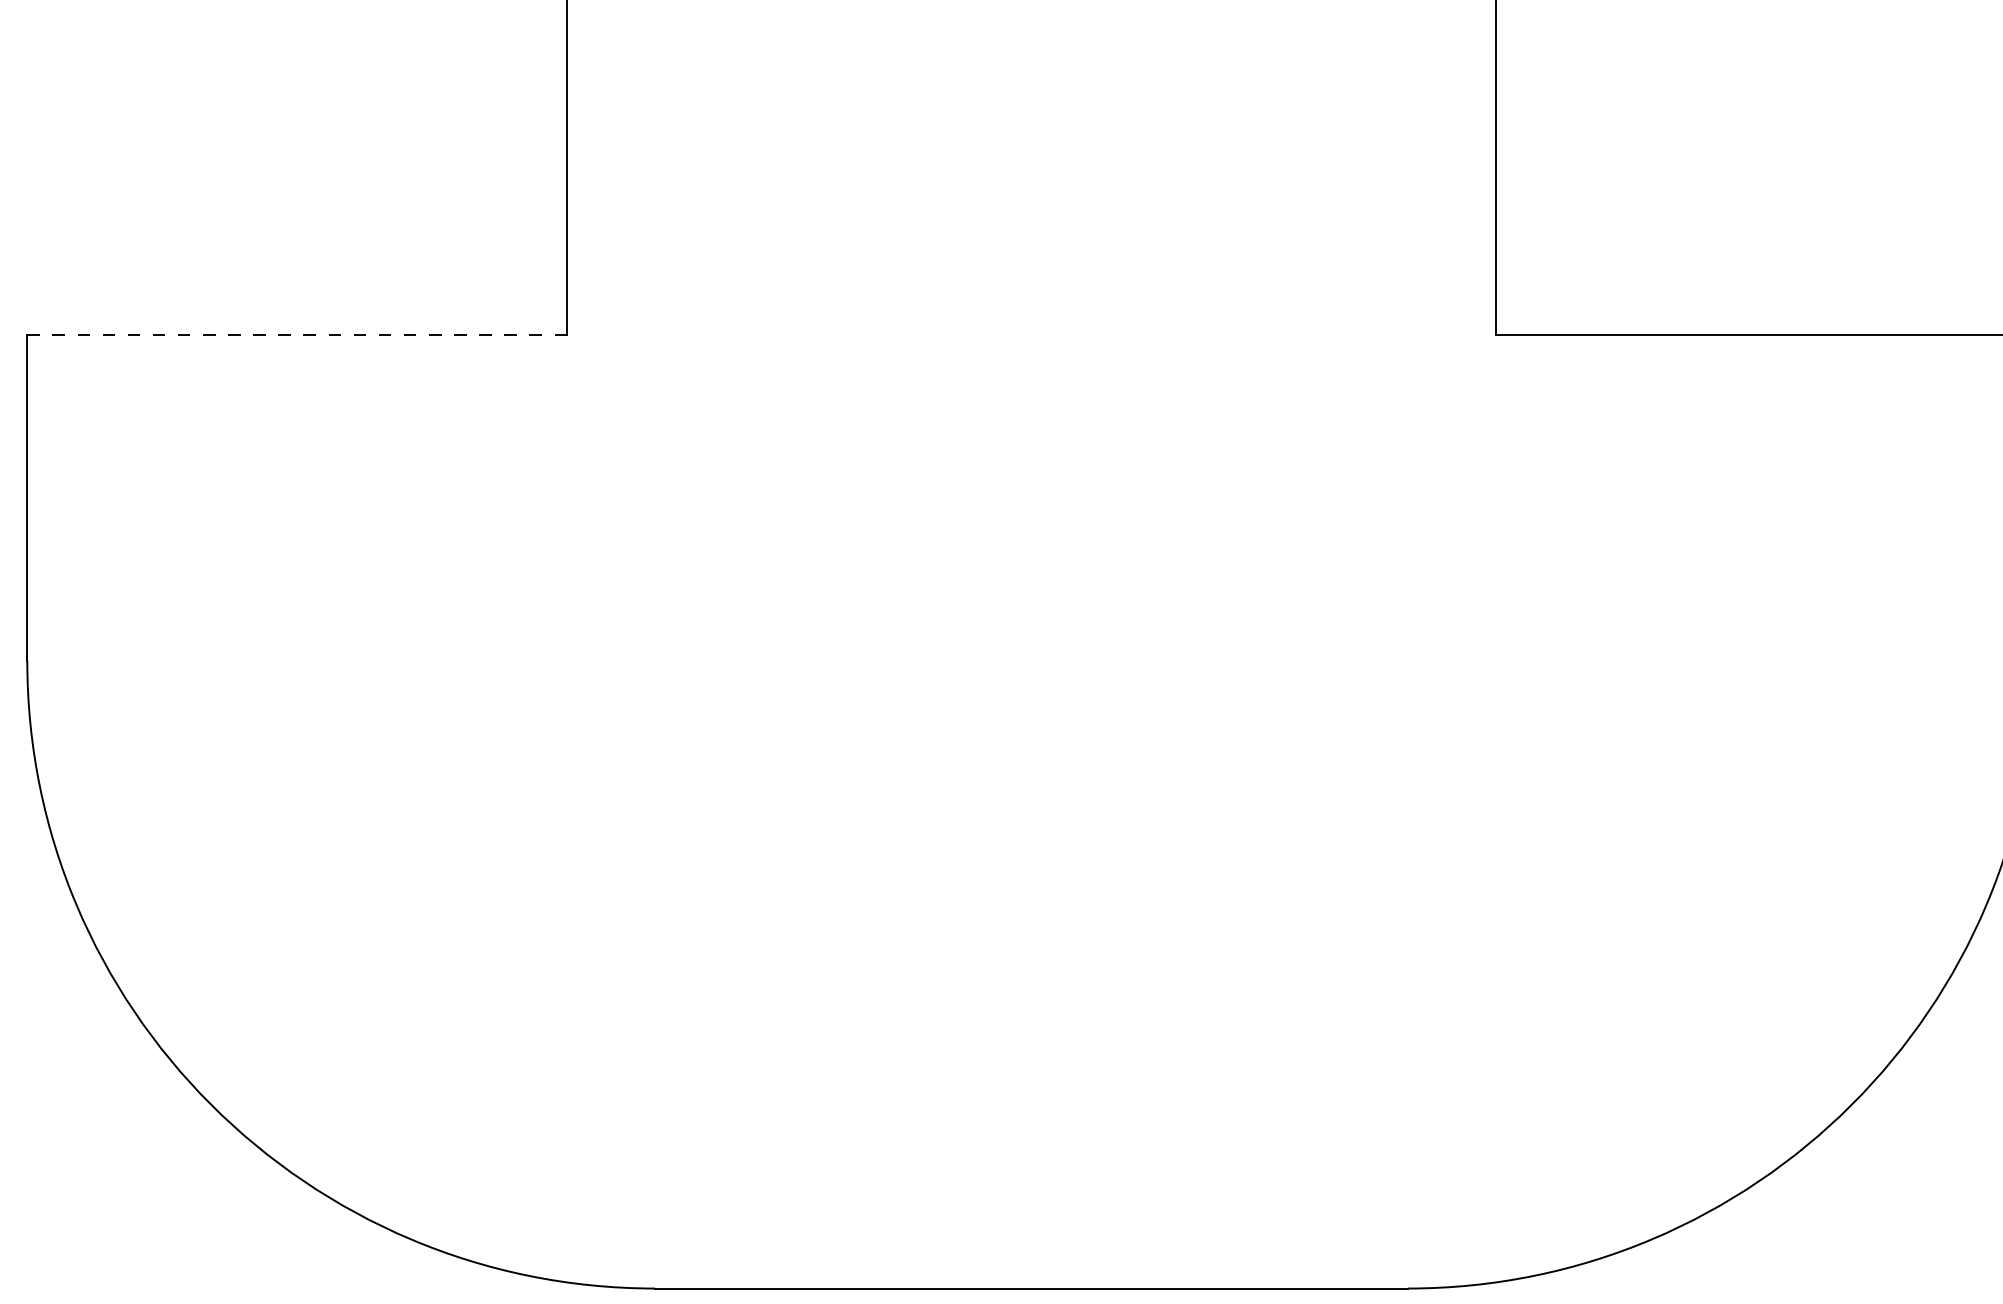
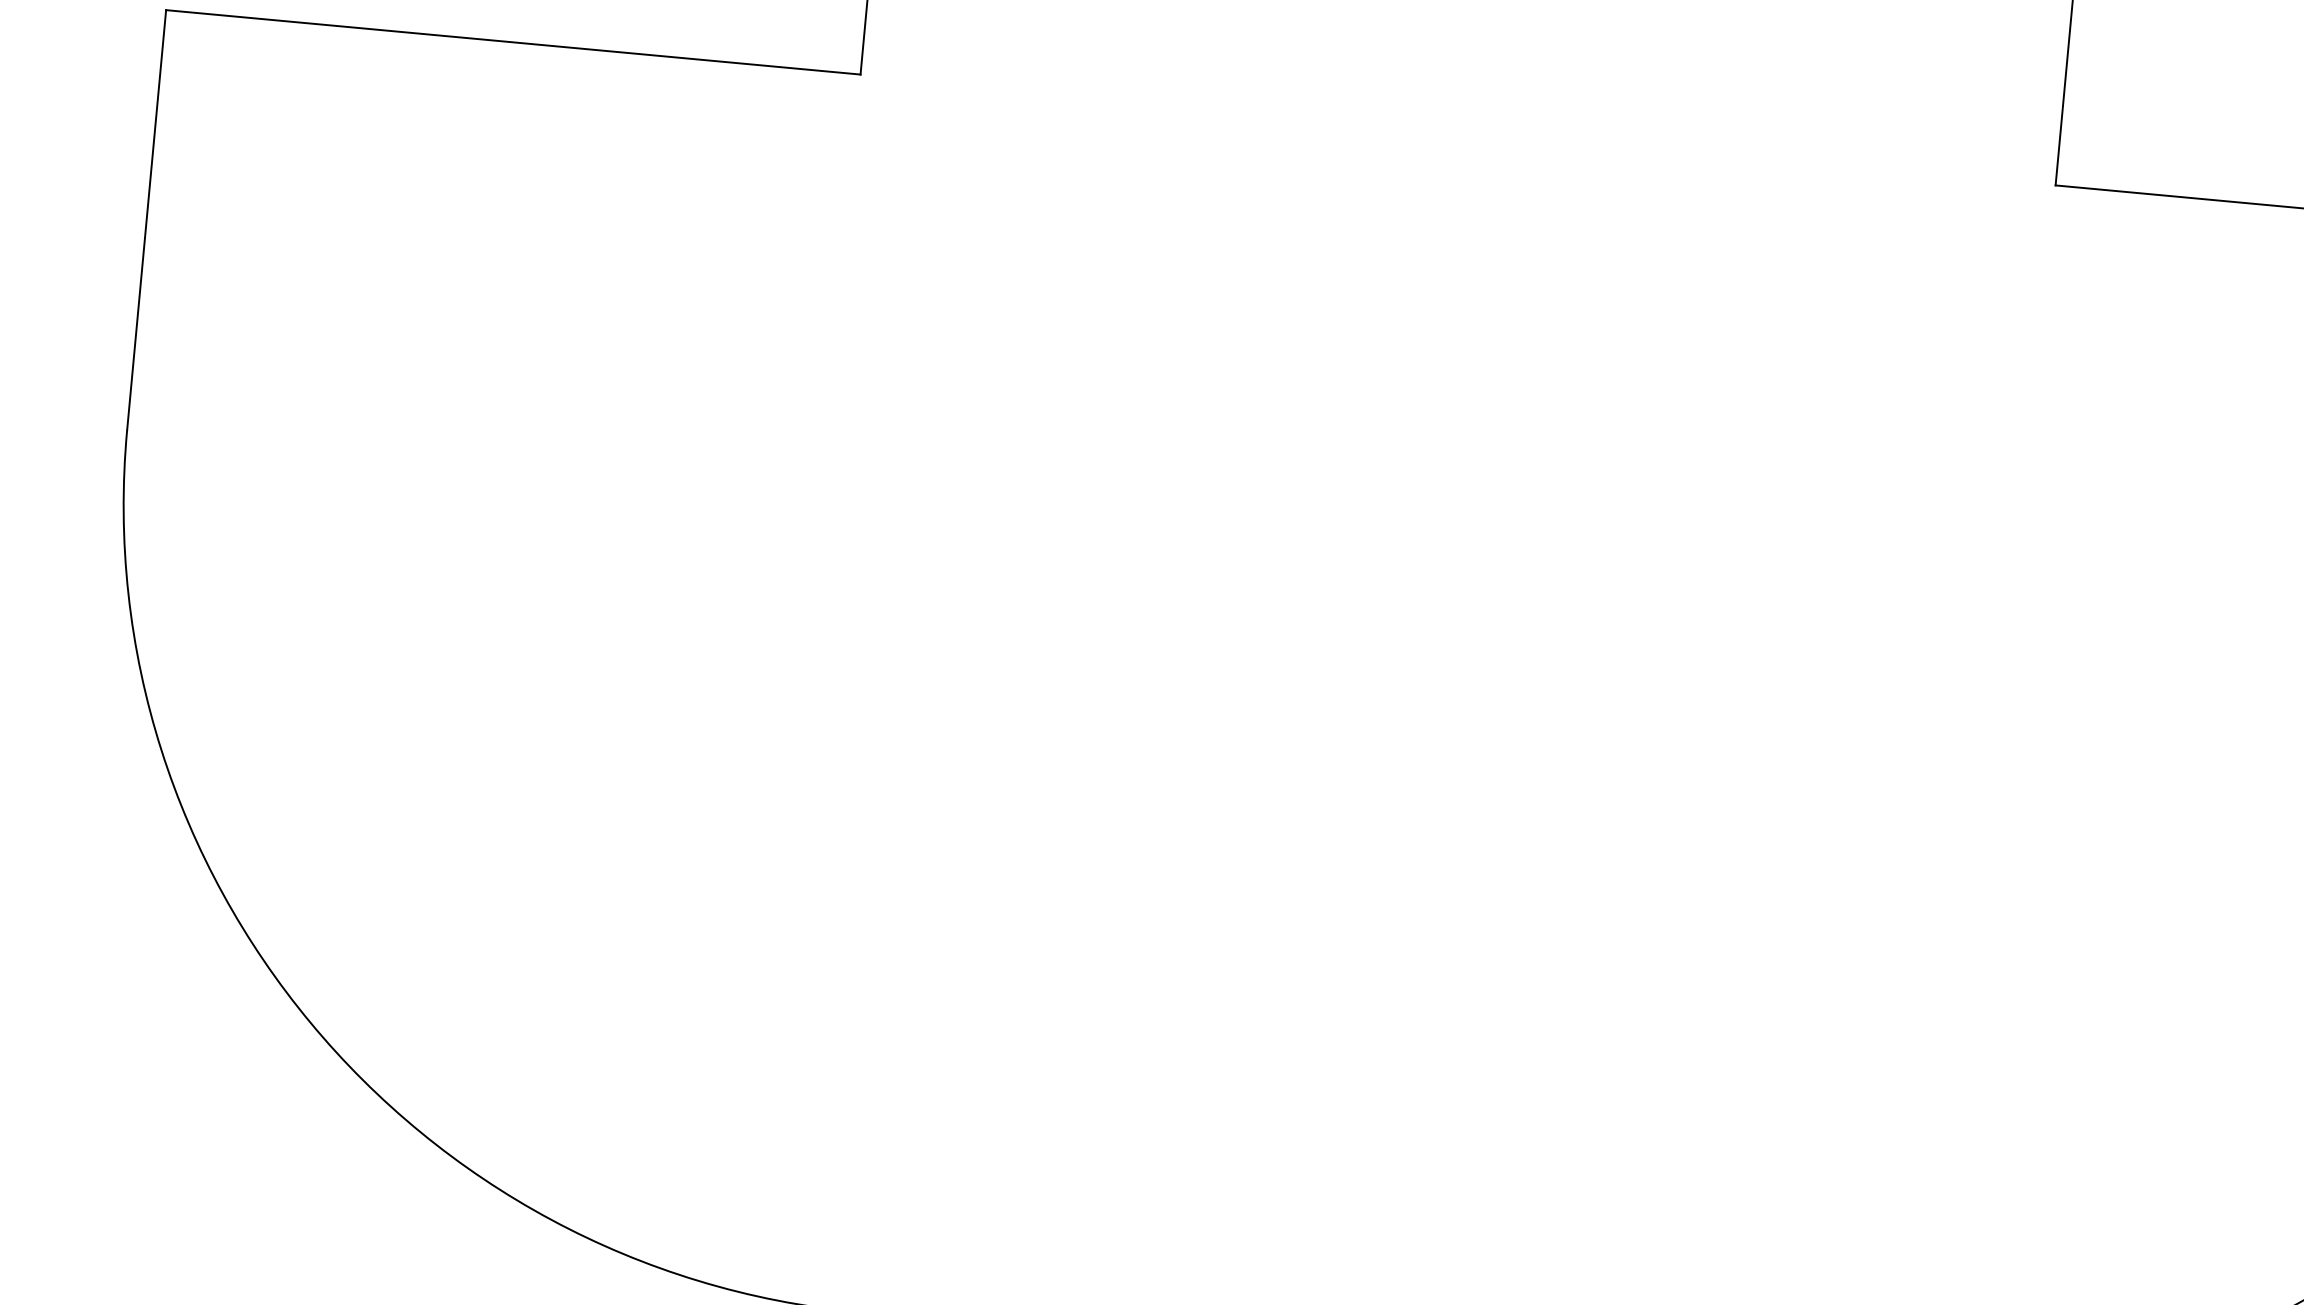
line: (297, 334) -> (513, 42), dashed -> solid

